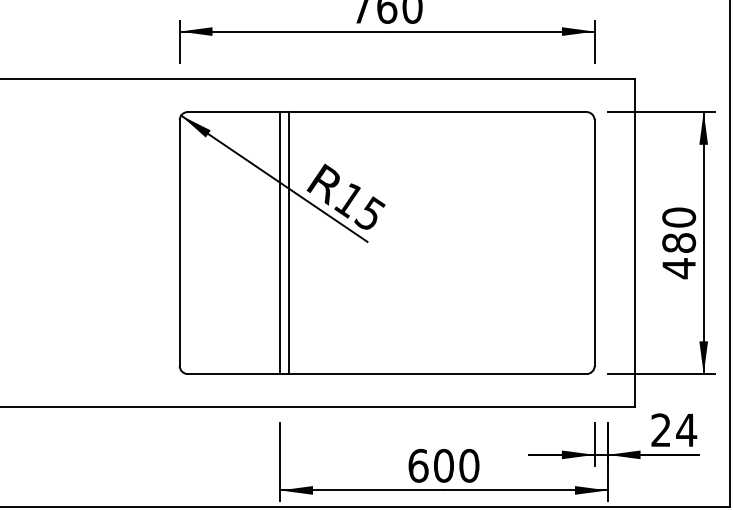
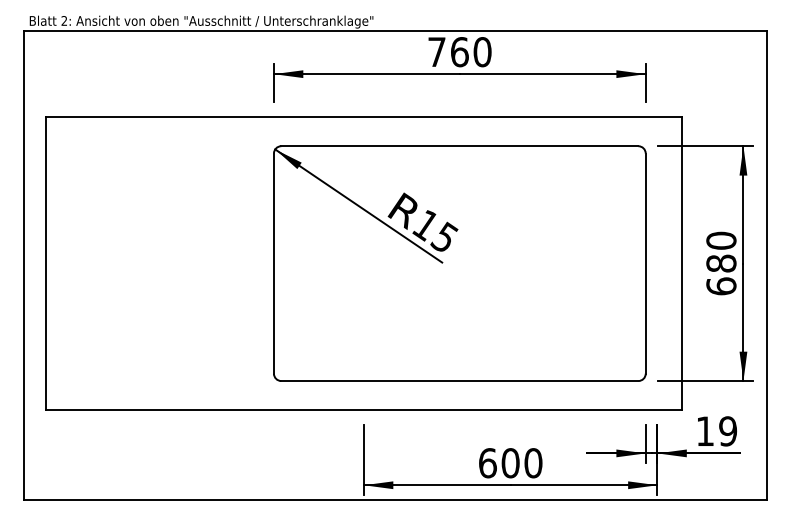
line: (279, 242) -> (363, 263), removed
line: (288, 242) -> (371, 263), removed
text: (679, 268) -> (721, 286), 480 -> 680
text: (673, 430) -> (716, 431), 24 -> 19

